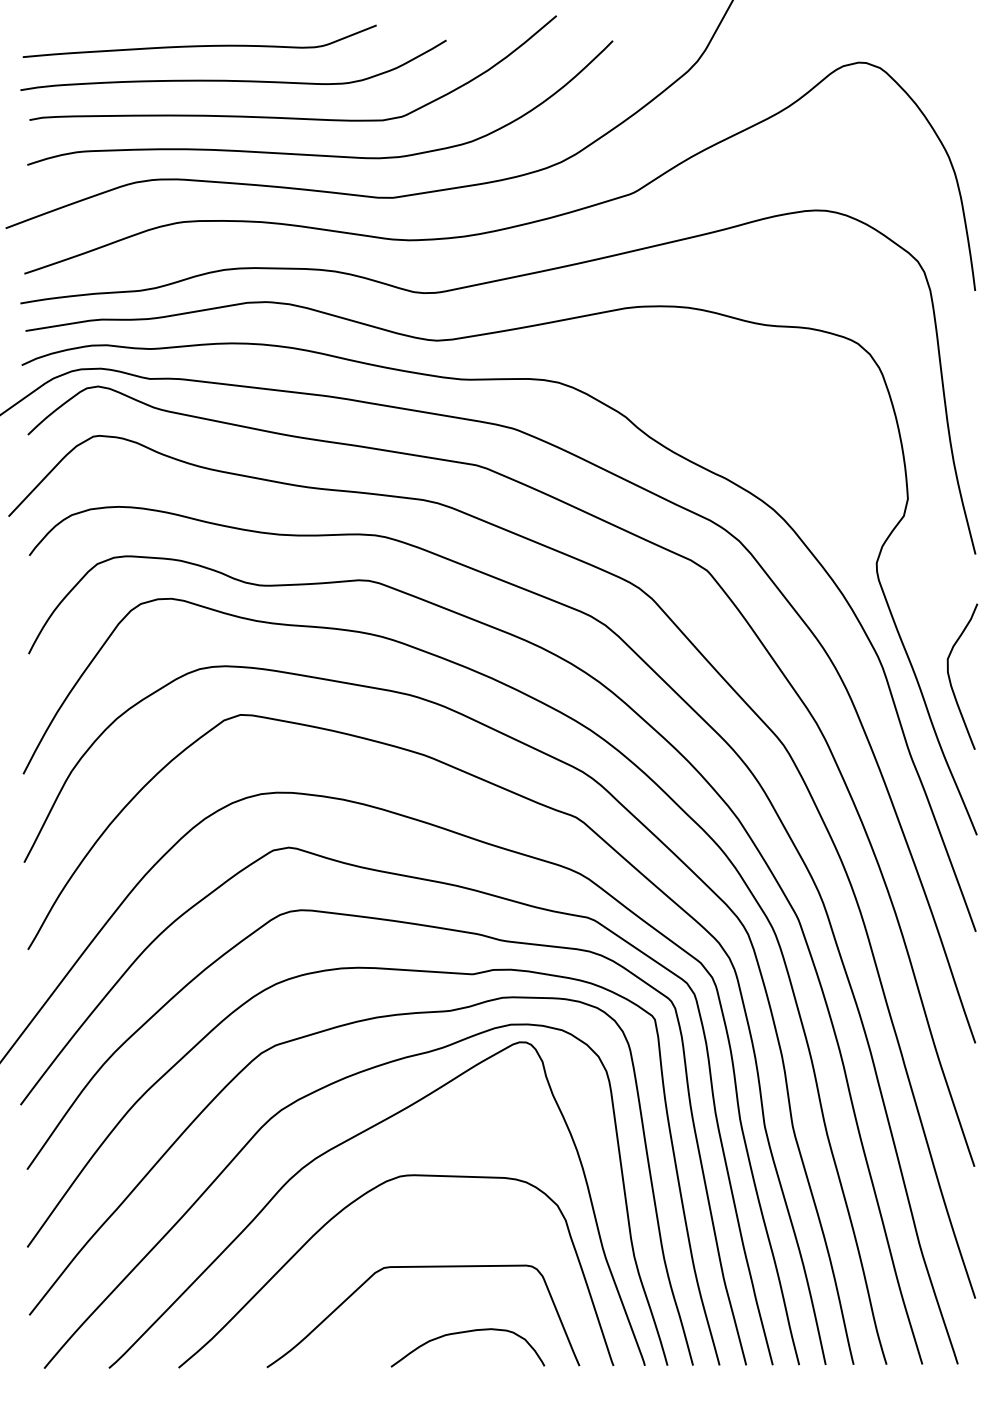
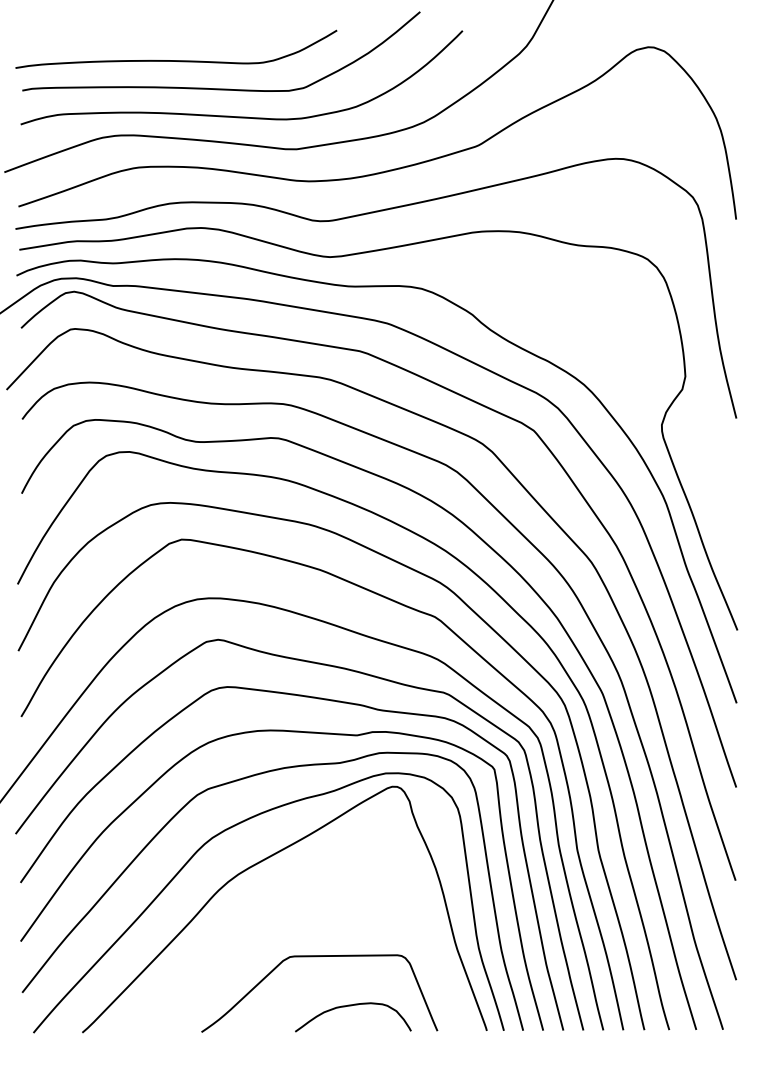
curve: (199, 44) -> (150, 33), removed
curve: (951, 681) -> (718, 514), removed
curve: (346, 1208) -> (261, 912), removed

